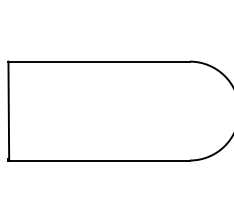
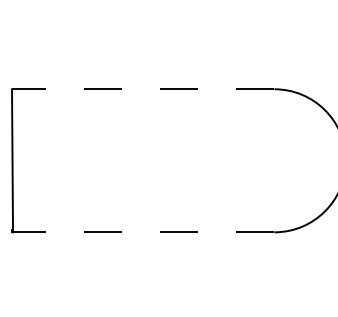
line: (99, 61) -> (143, 89), solid -> dashed
line: (99, 160) -> (143, 232), solid -> dashed

